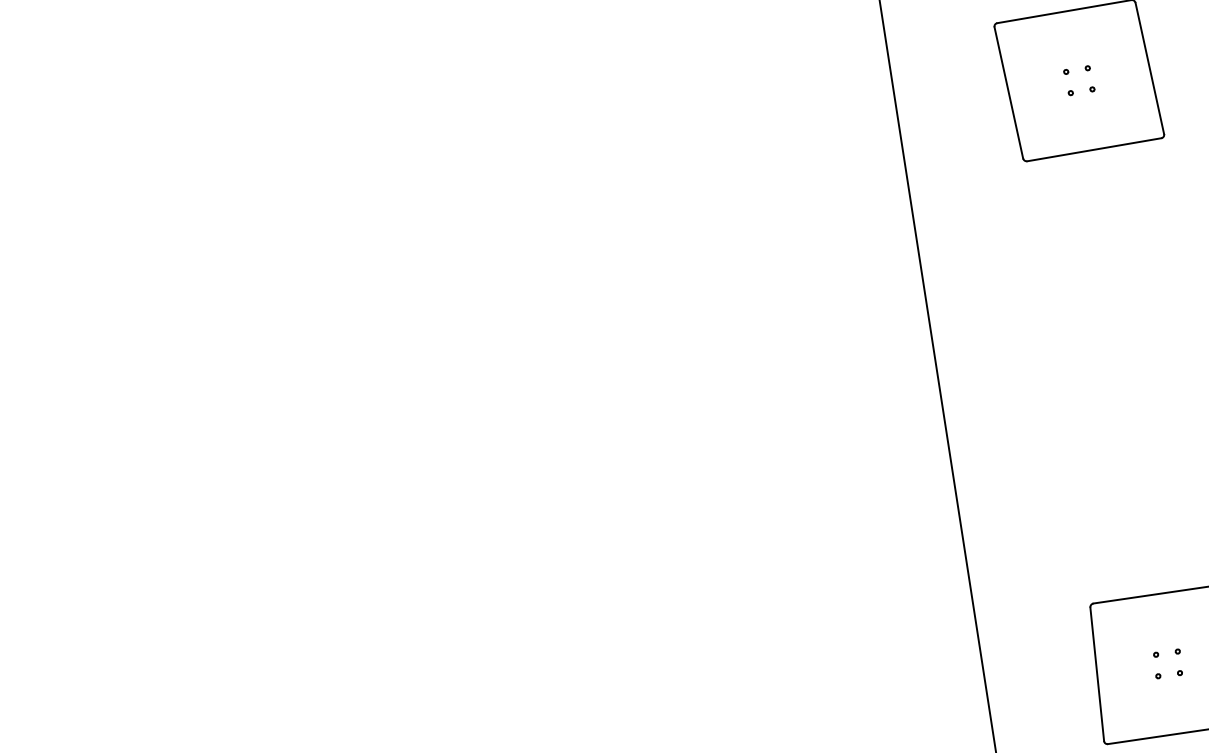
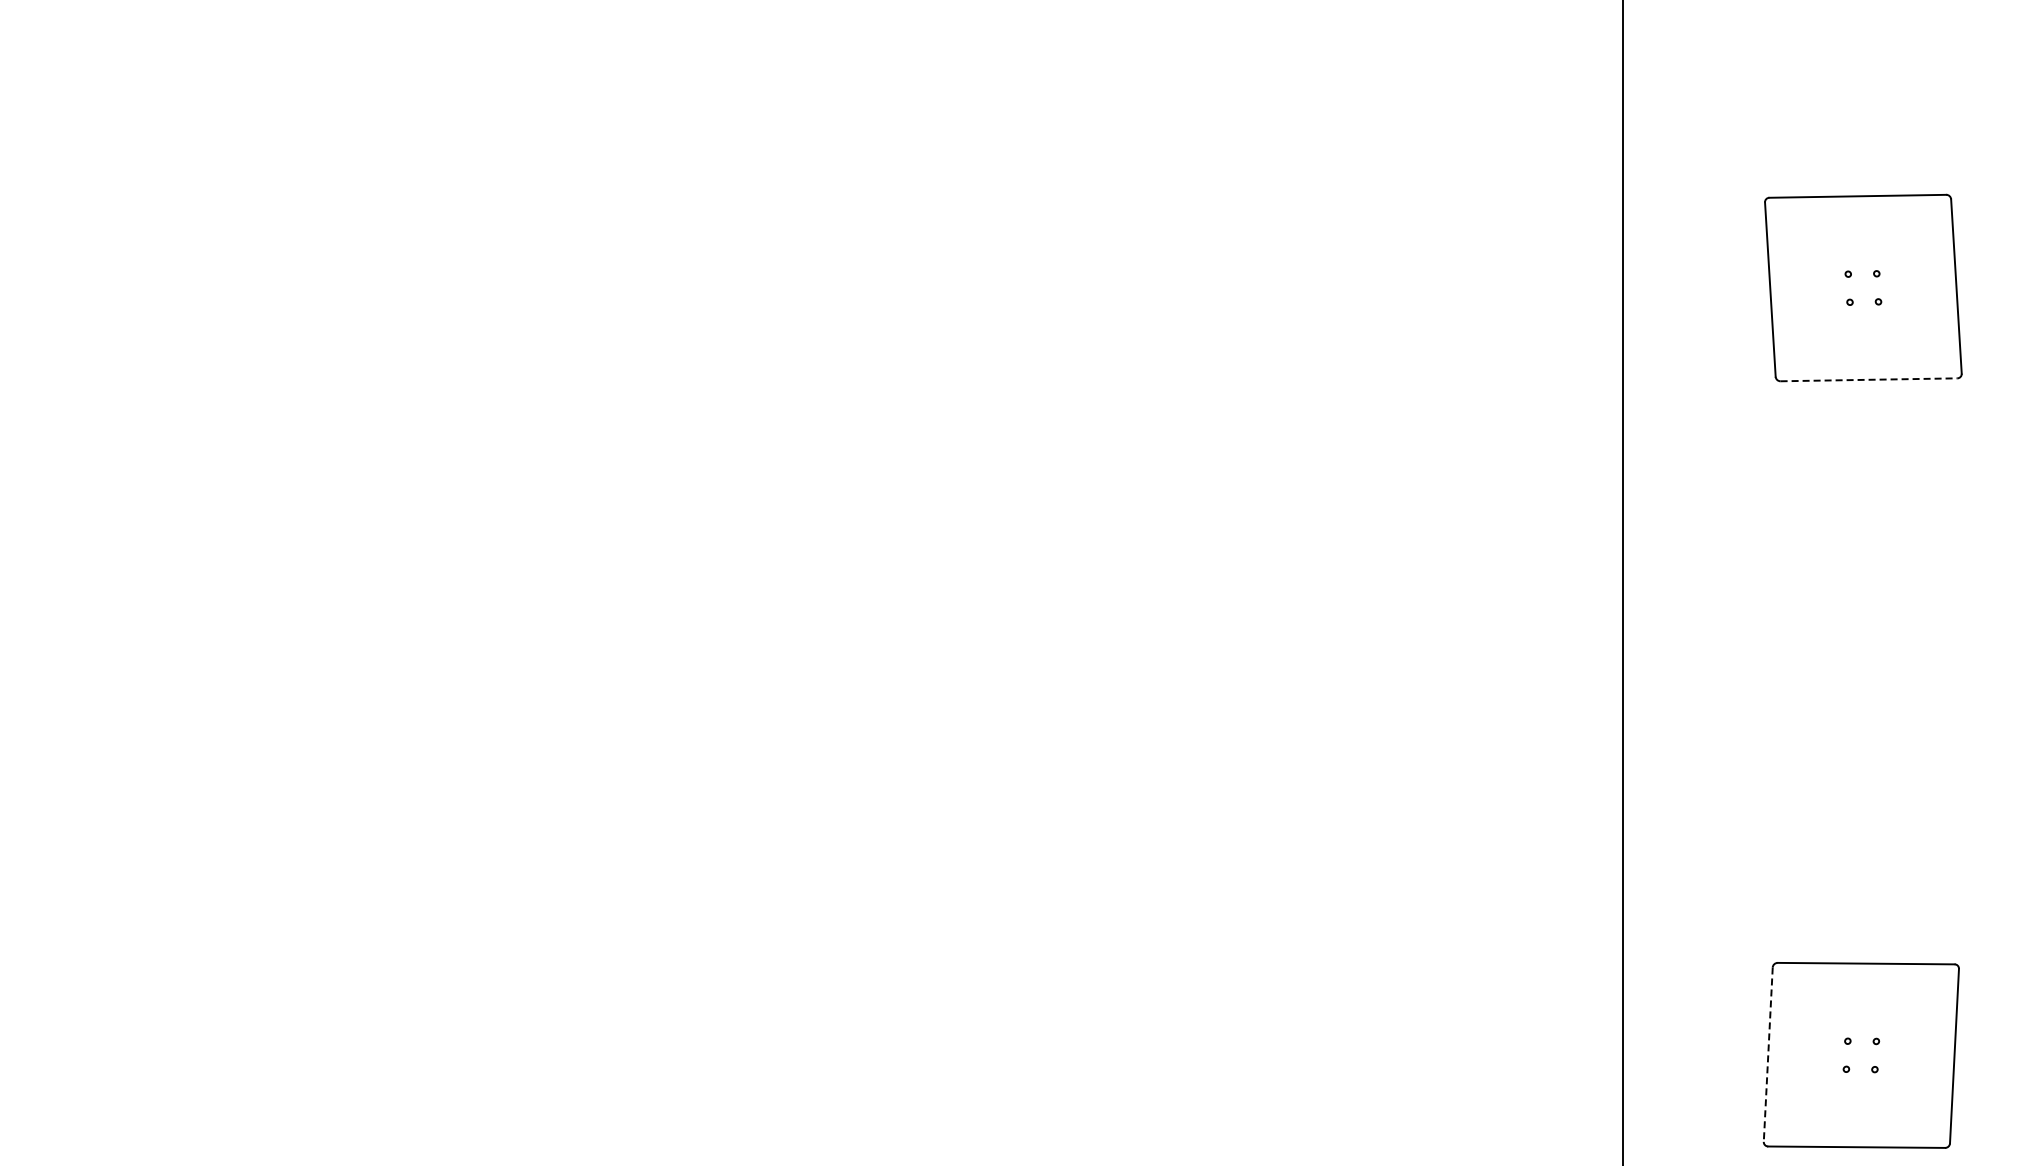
line: (1094, 149) -> (1869, 379), solid -> dashed
line: (1097, 674) -> (1768, 1055), solid -> dashed

